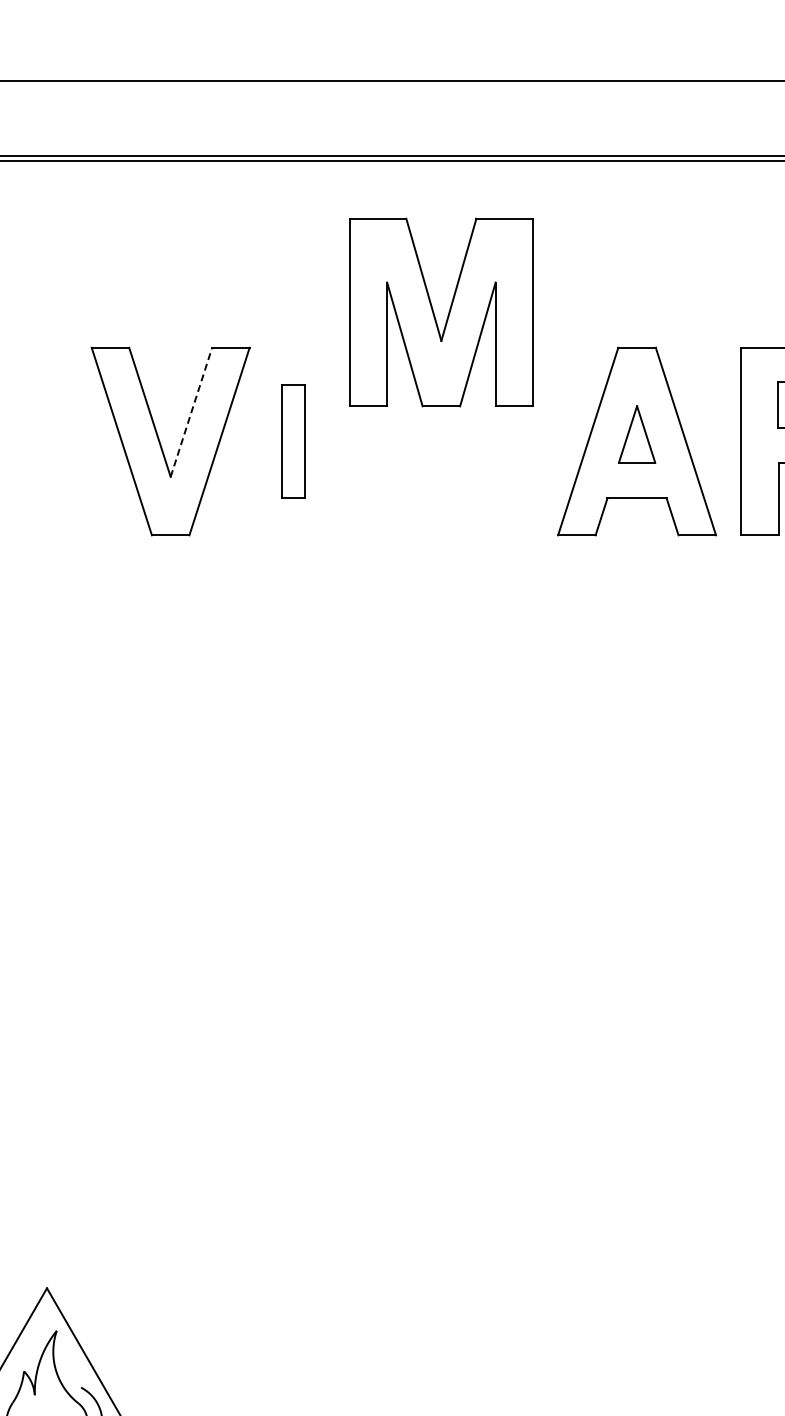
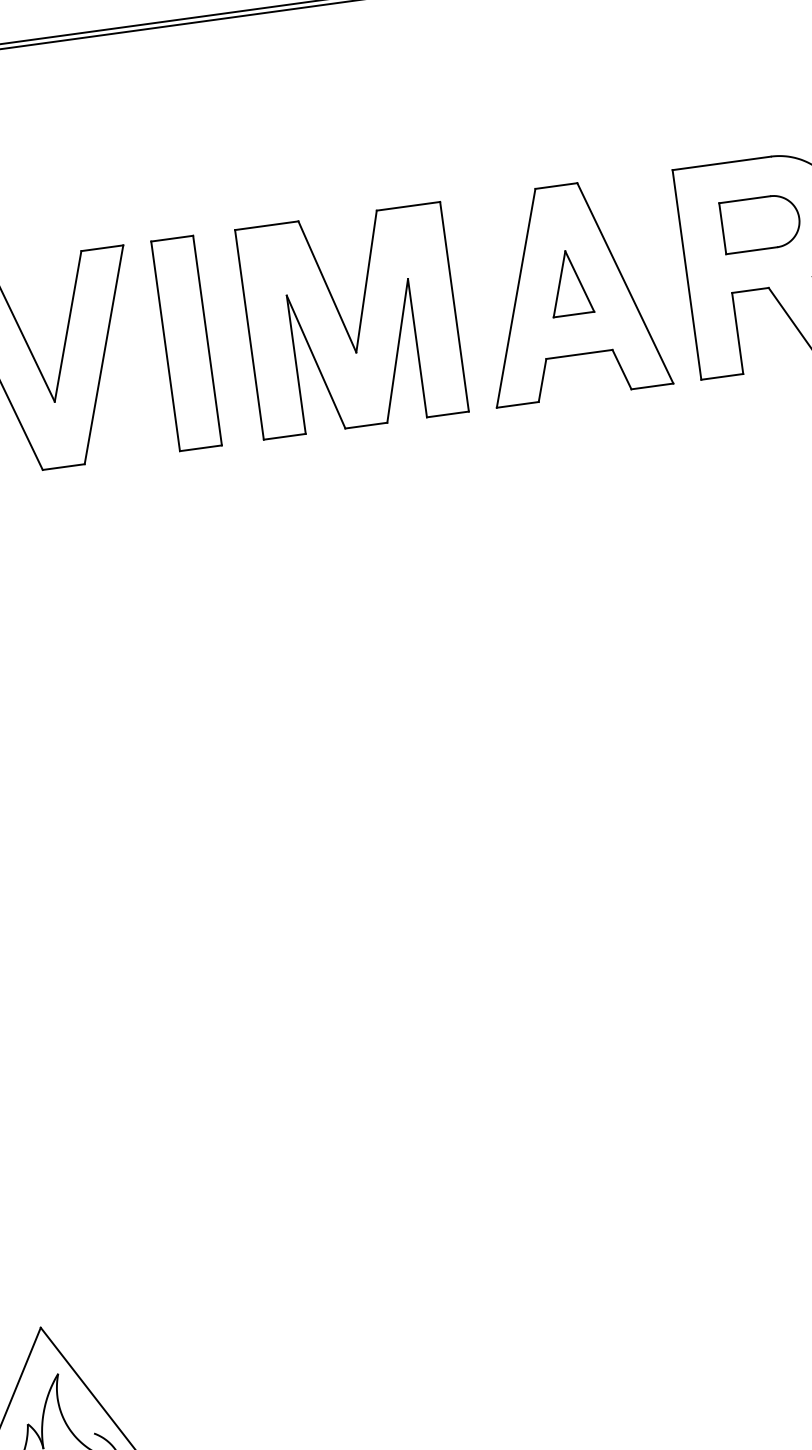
part: (447, 315) -> (359, 323), moved
line: (191, 412) -> (68, 326), dashed -> solid
part: (293, 441) -> (186, 343), size x1.67

